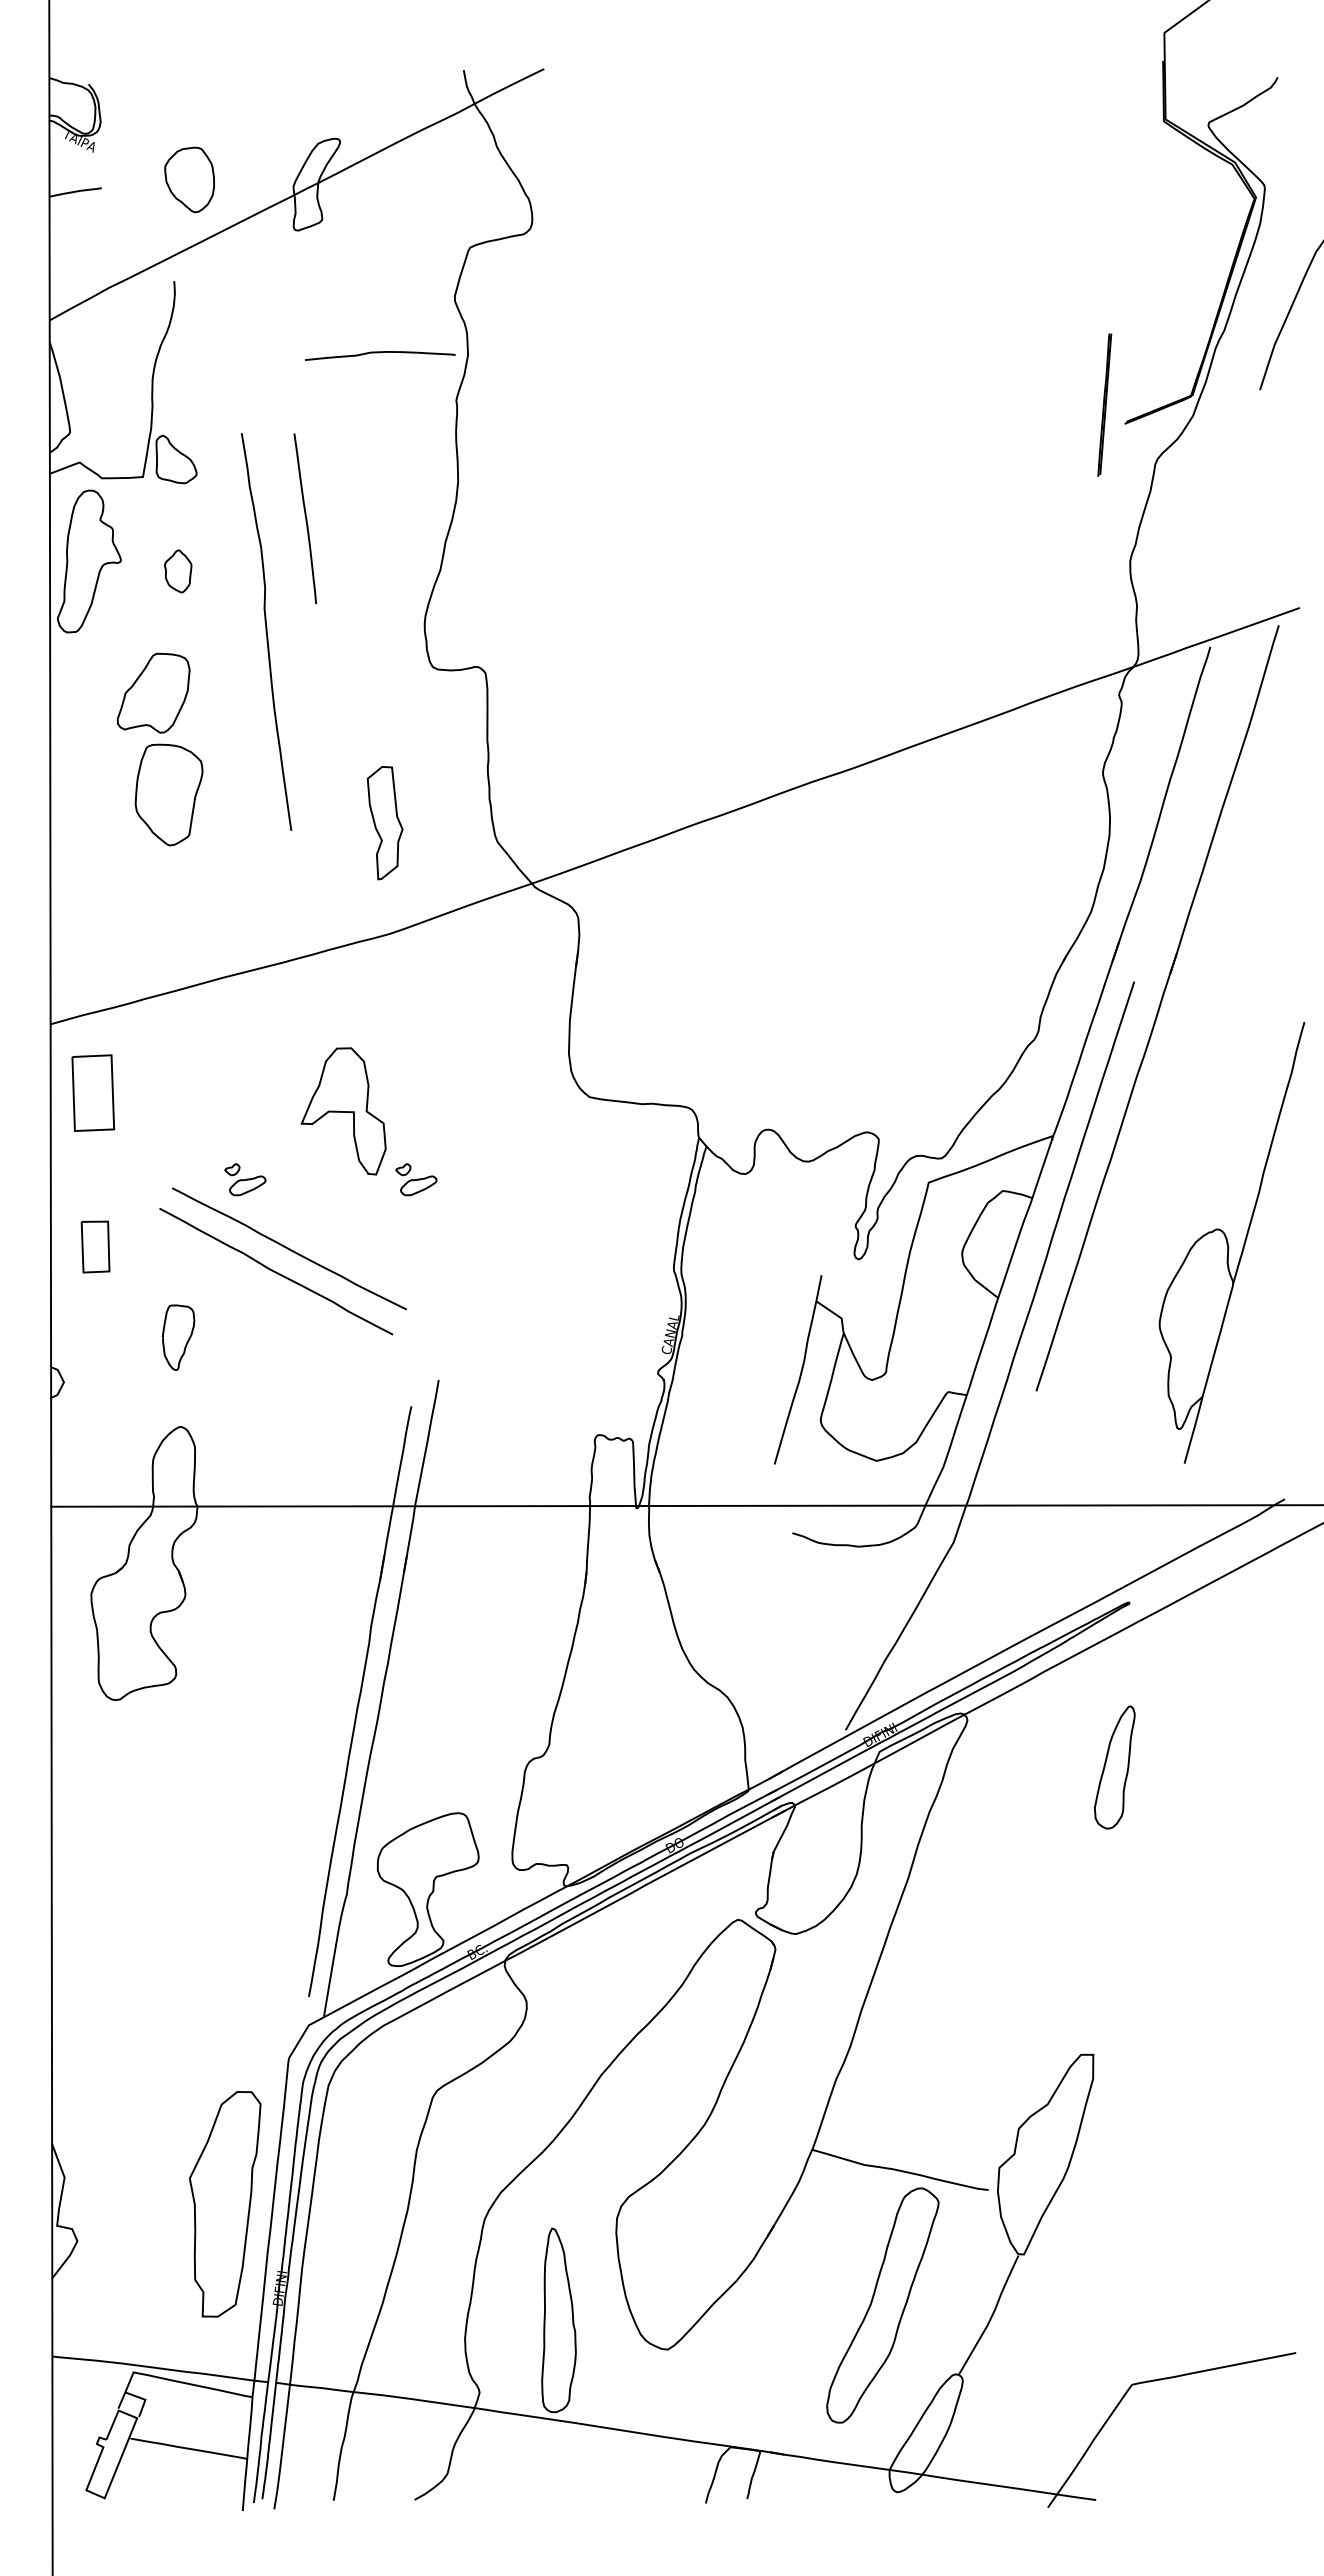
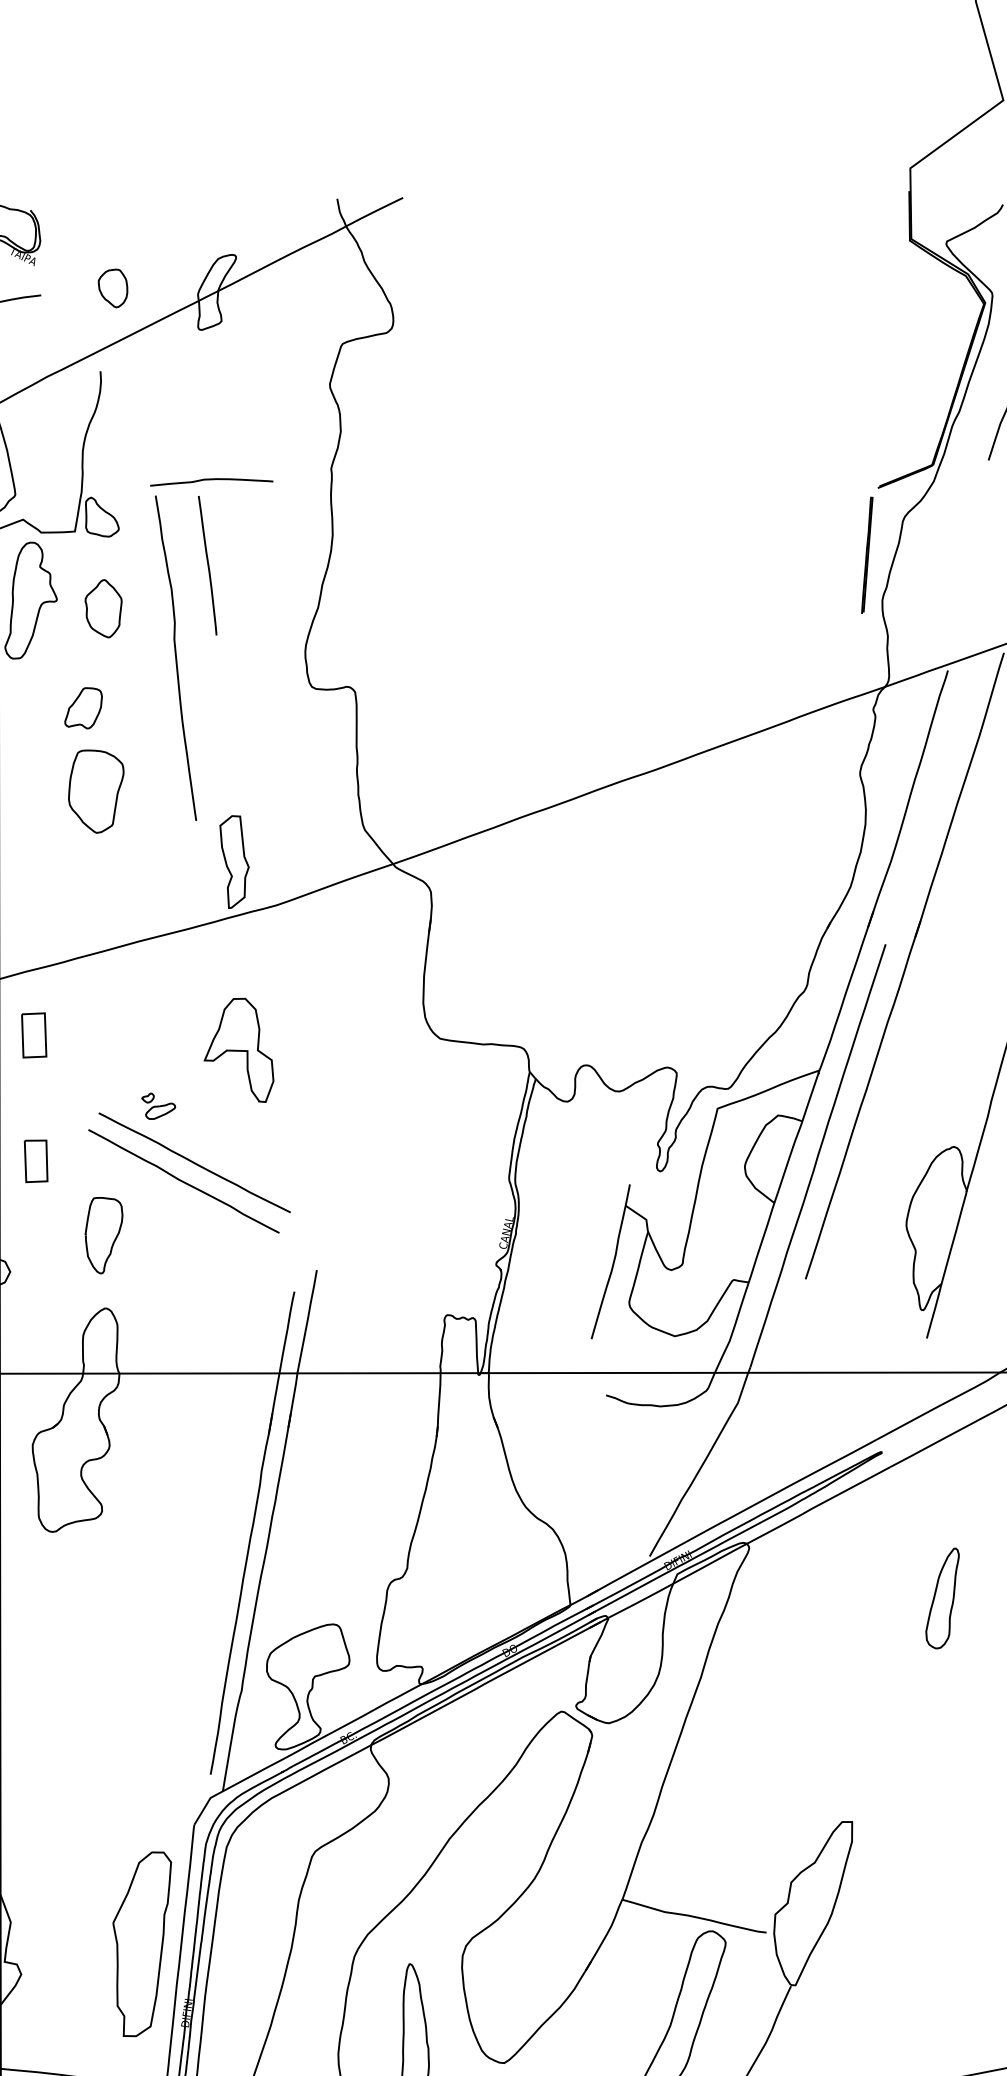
part: (189, 179) -> (112, 288), size x0.71
curve: (380, 353) -> (211, 480), moved
part: (1104, 404) -> (867, 554), moved
part: (178, 571) -> (103, 608), size x1.67
part: (153, 692) -> (83, 707), size x0.62
part: (384, 823) -> (234, 862), moved
part: (92, 1092) -> (33, 1034), size x0.71
part: (416, 1179) -> (298, 1106), removed
part: (178, 1337) -> (103, 1235), size x1.43
part: (1114, 1767) -> (942, 1598), moved

